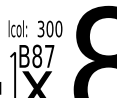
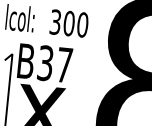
text: (37, 55) -> (46, 62), B87 -> B37

